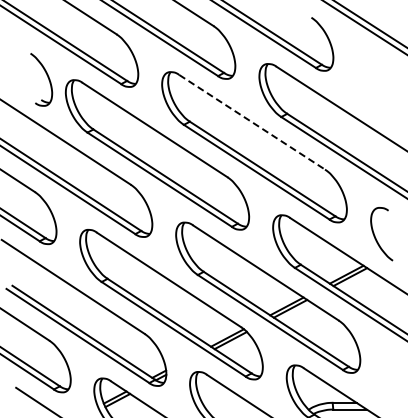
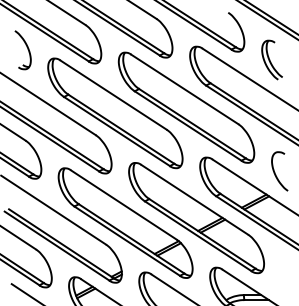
part: (47, 77) -> (27, 48), moved
part: (370, 82) -> (271, 60), added
line: (252, 122) -> (185, 89), dashed -> solid

